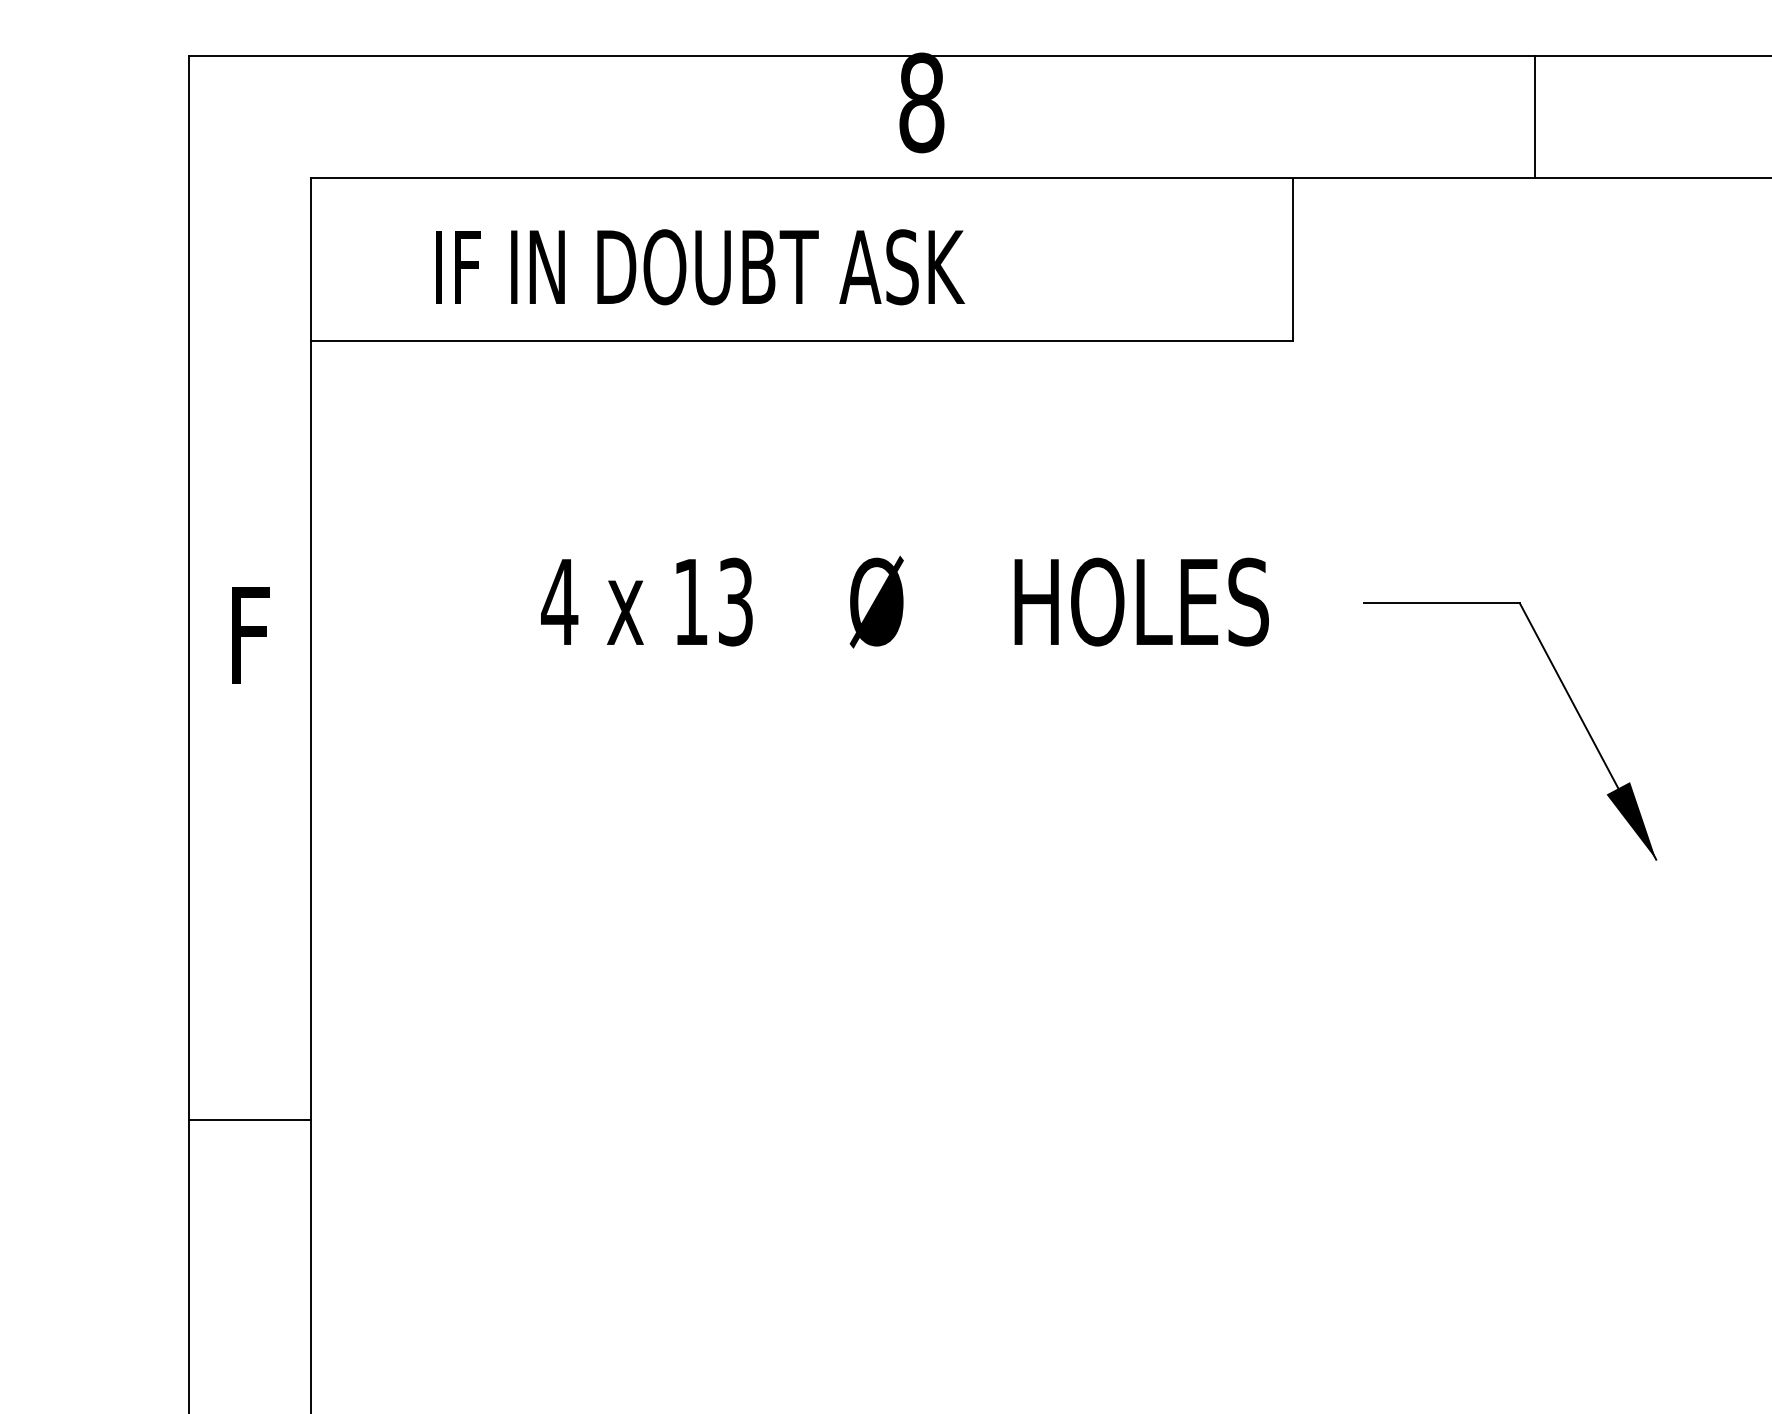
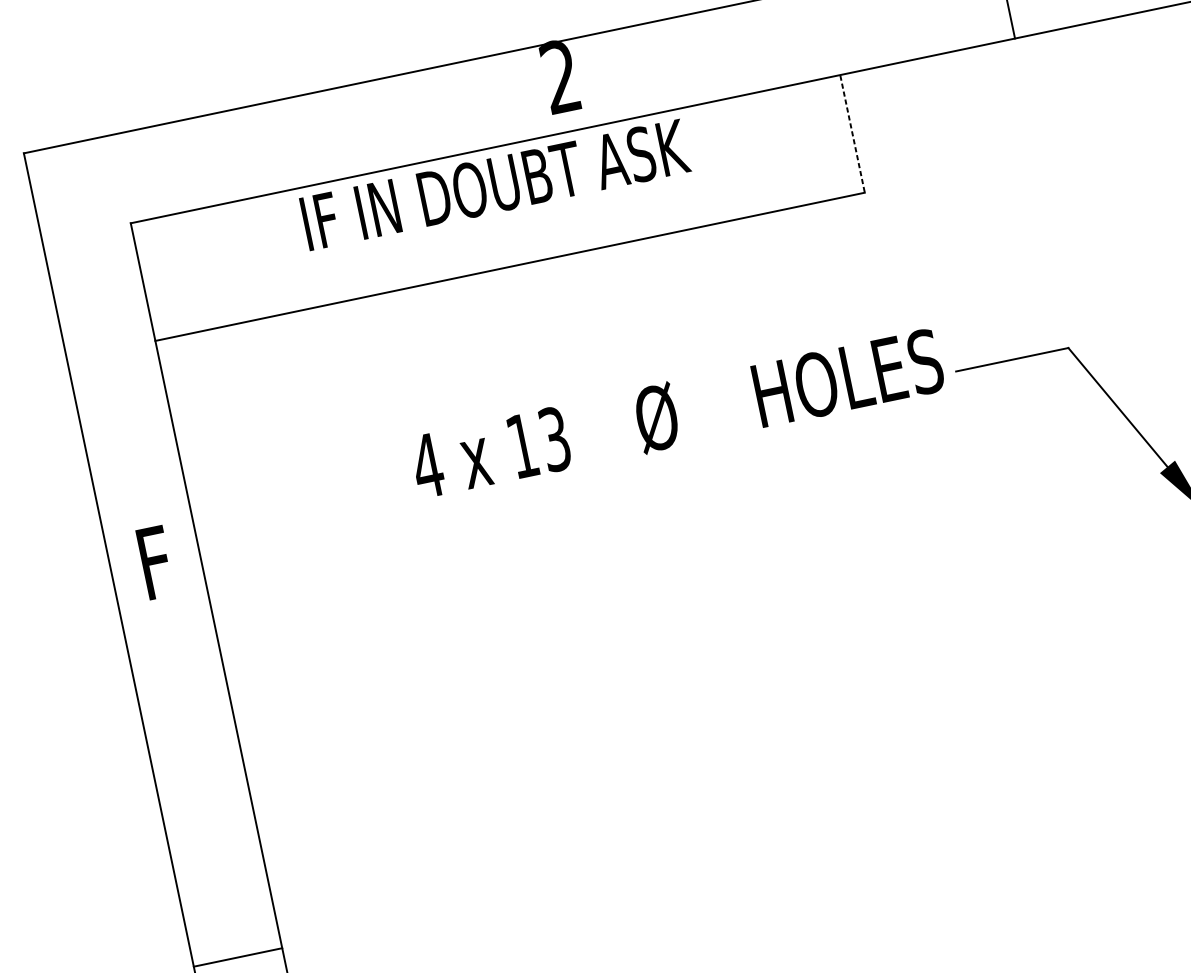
text: (921, 102) -> (560, 76), 8 -> 2
line: (1292, 259) -> (852, 133), solid -> dashed
text: (700, 267) -> (495, 185), moved
text: (904, 601) -> (676, 413), moved
line: (249, 1120) -> (237, 957), moved

